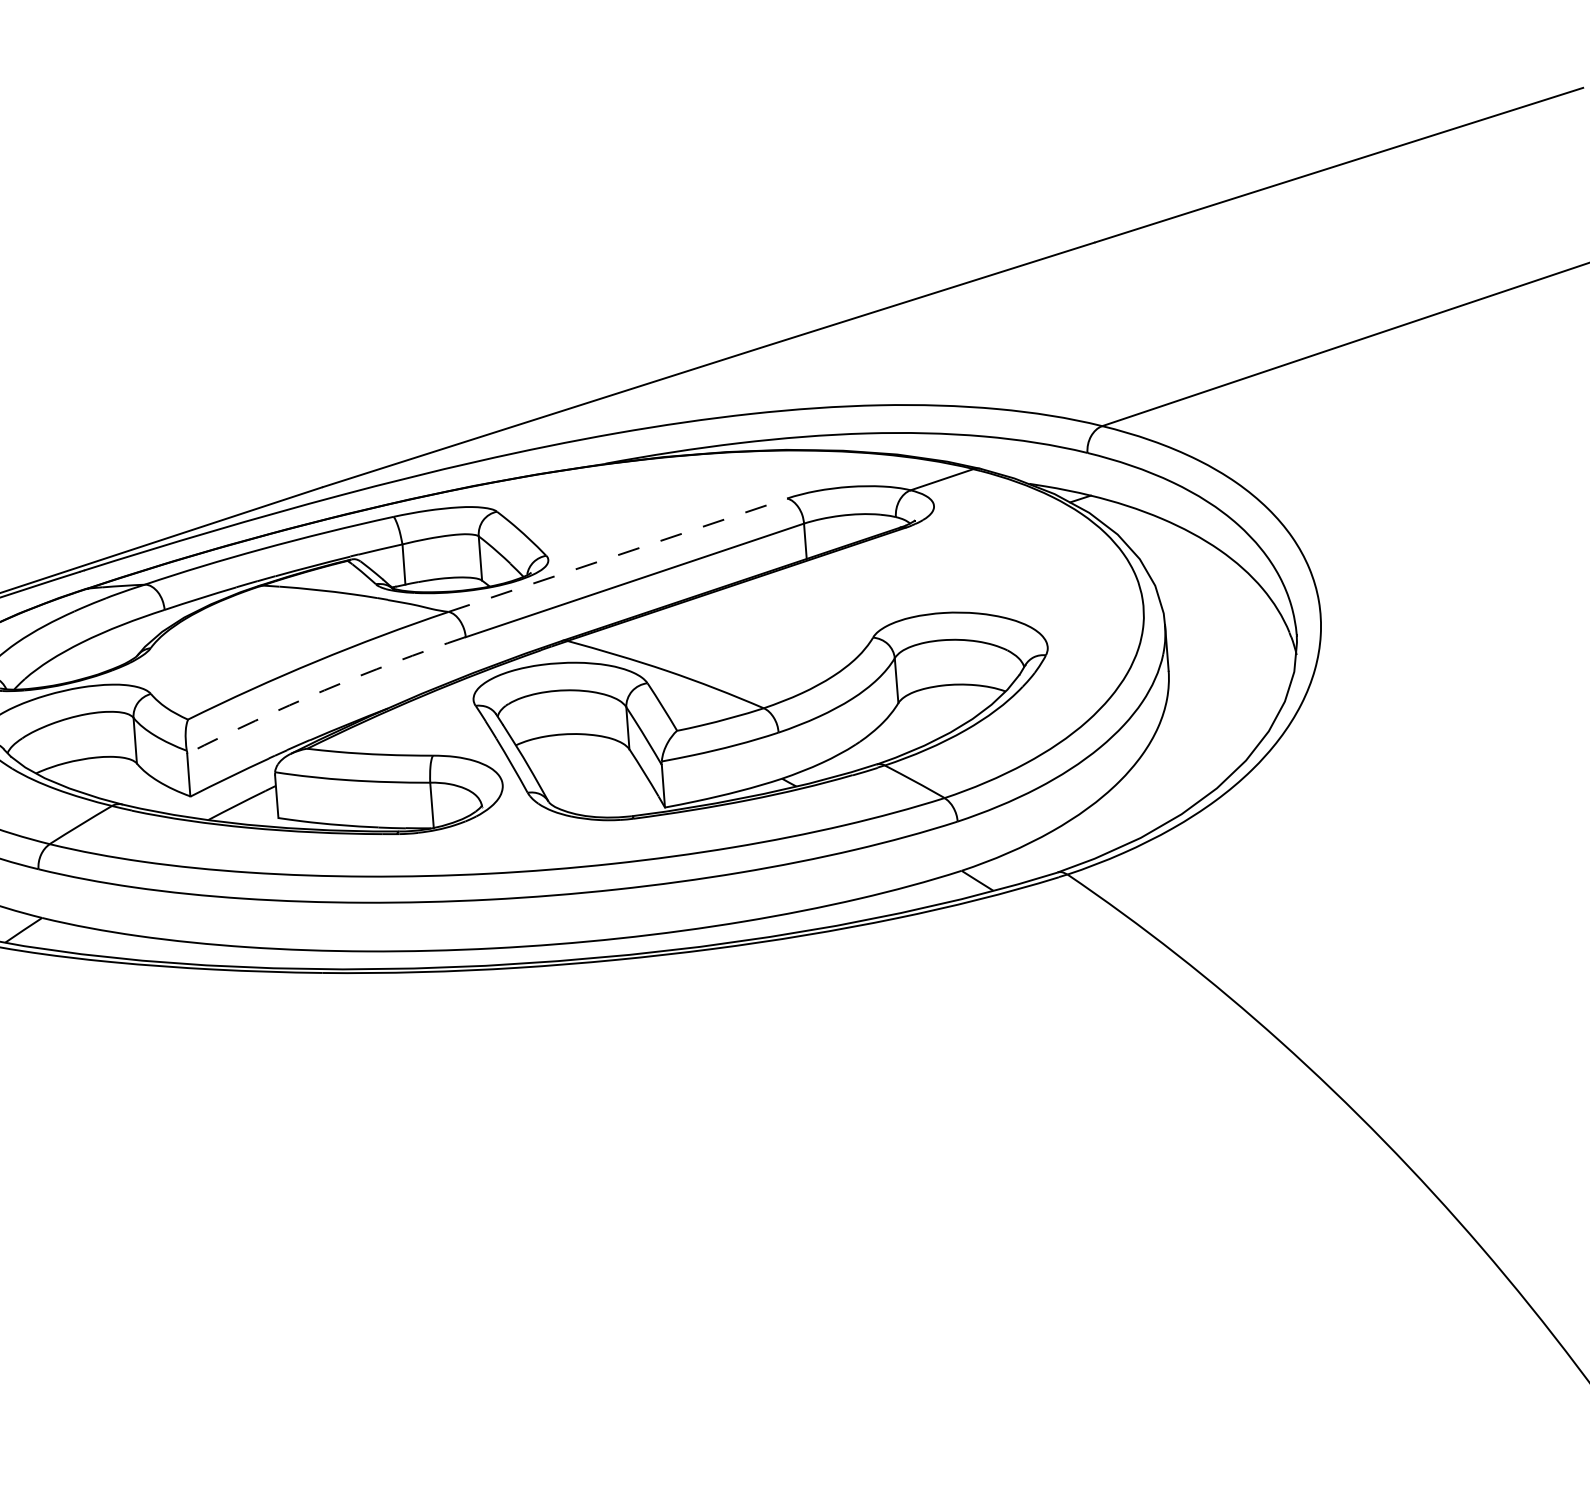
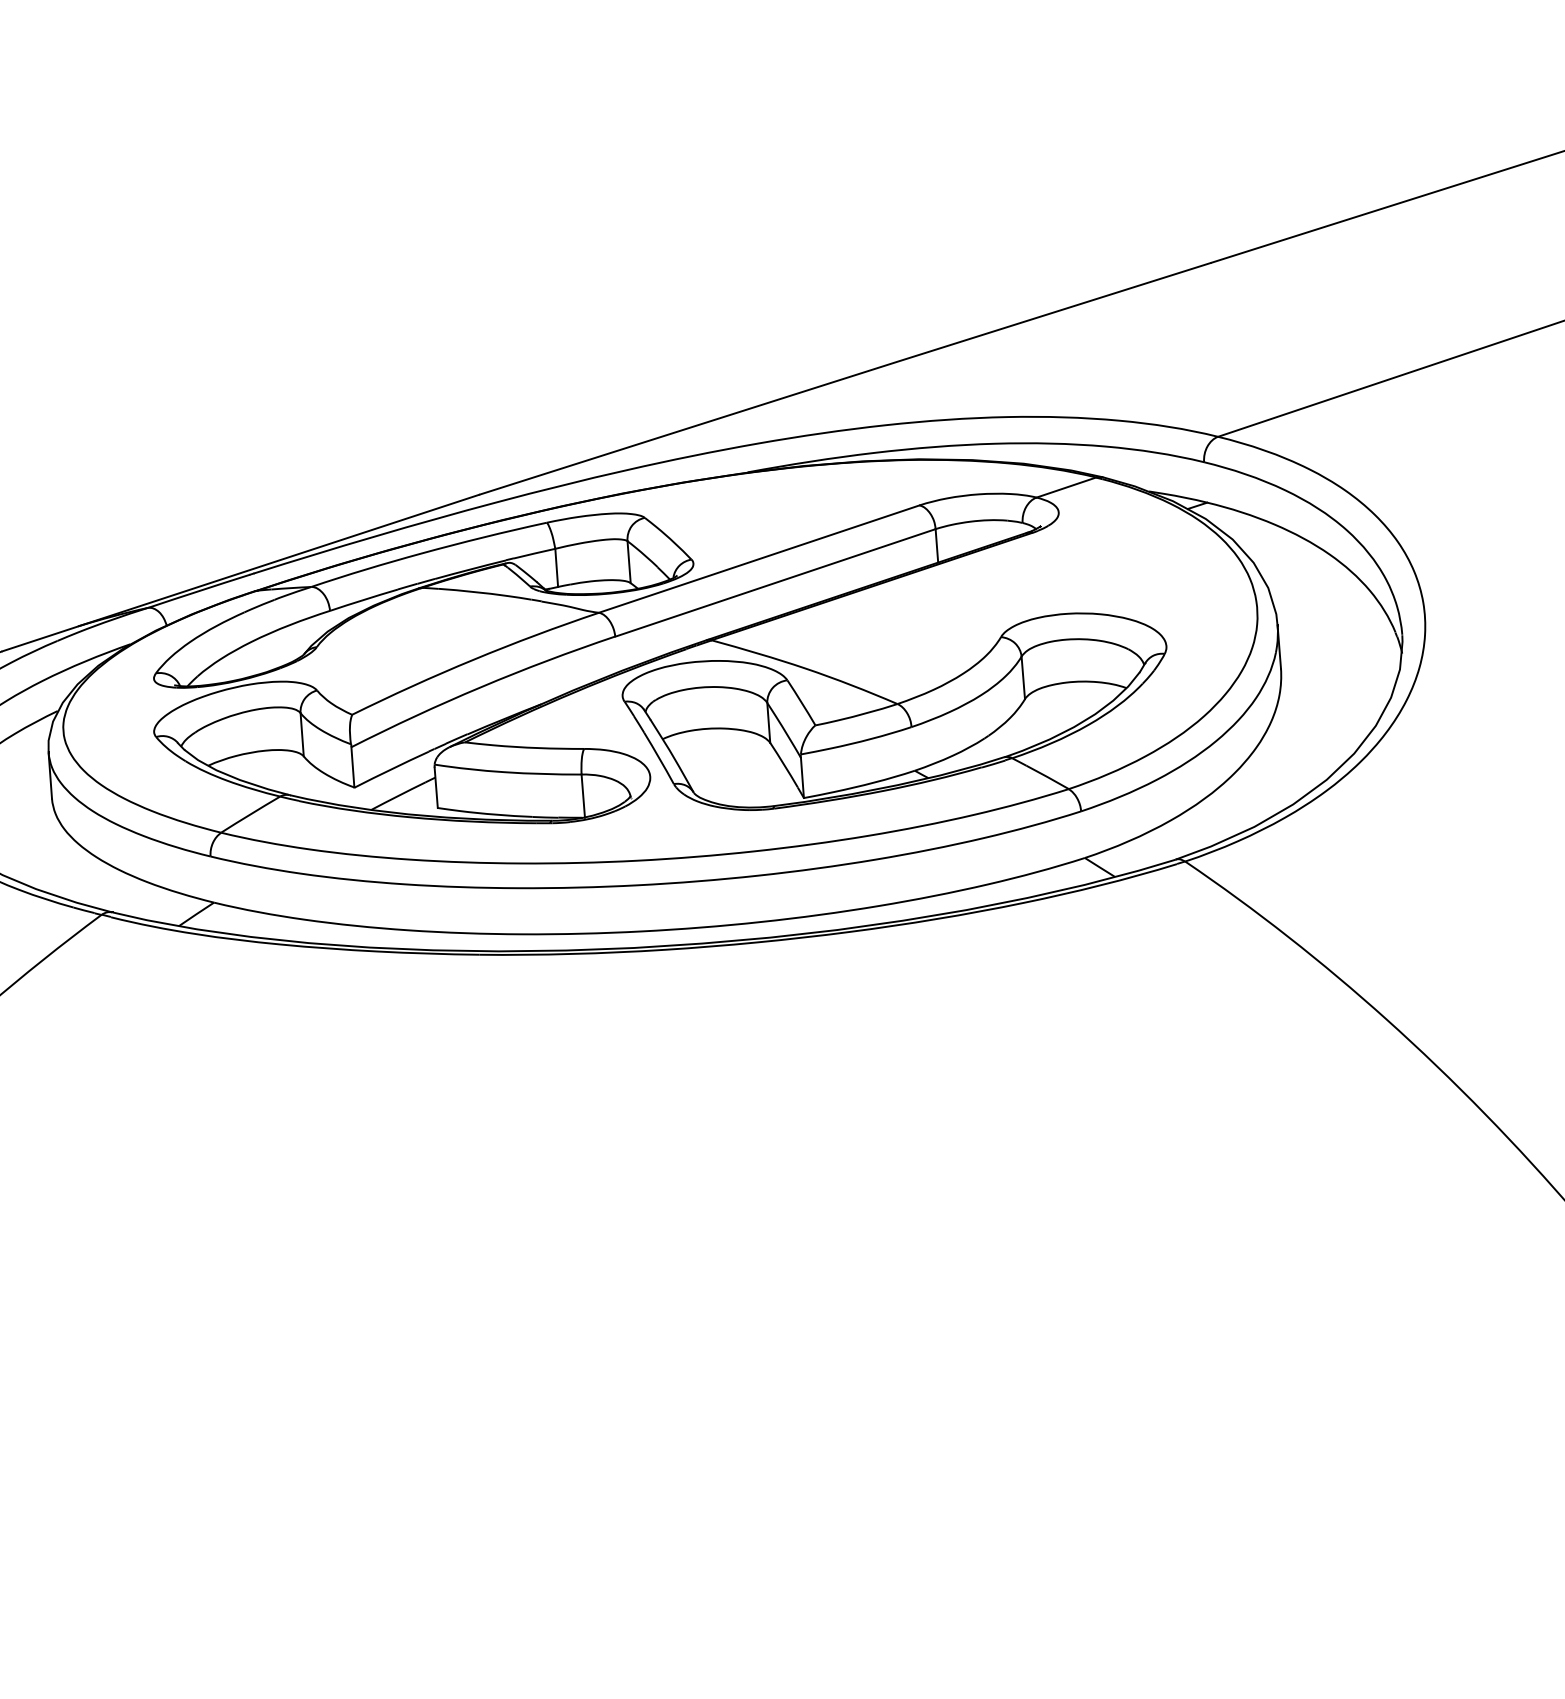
line: (618, 554) -> (759, 558), dashed -> solid
arc: (324, 690) -> (481, 687), dashed -> solid

